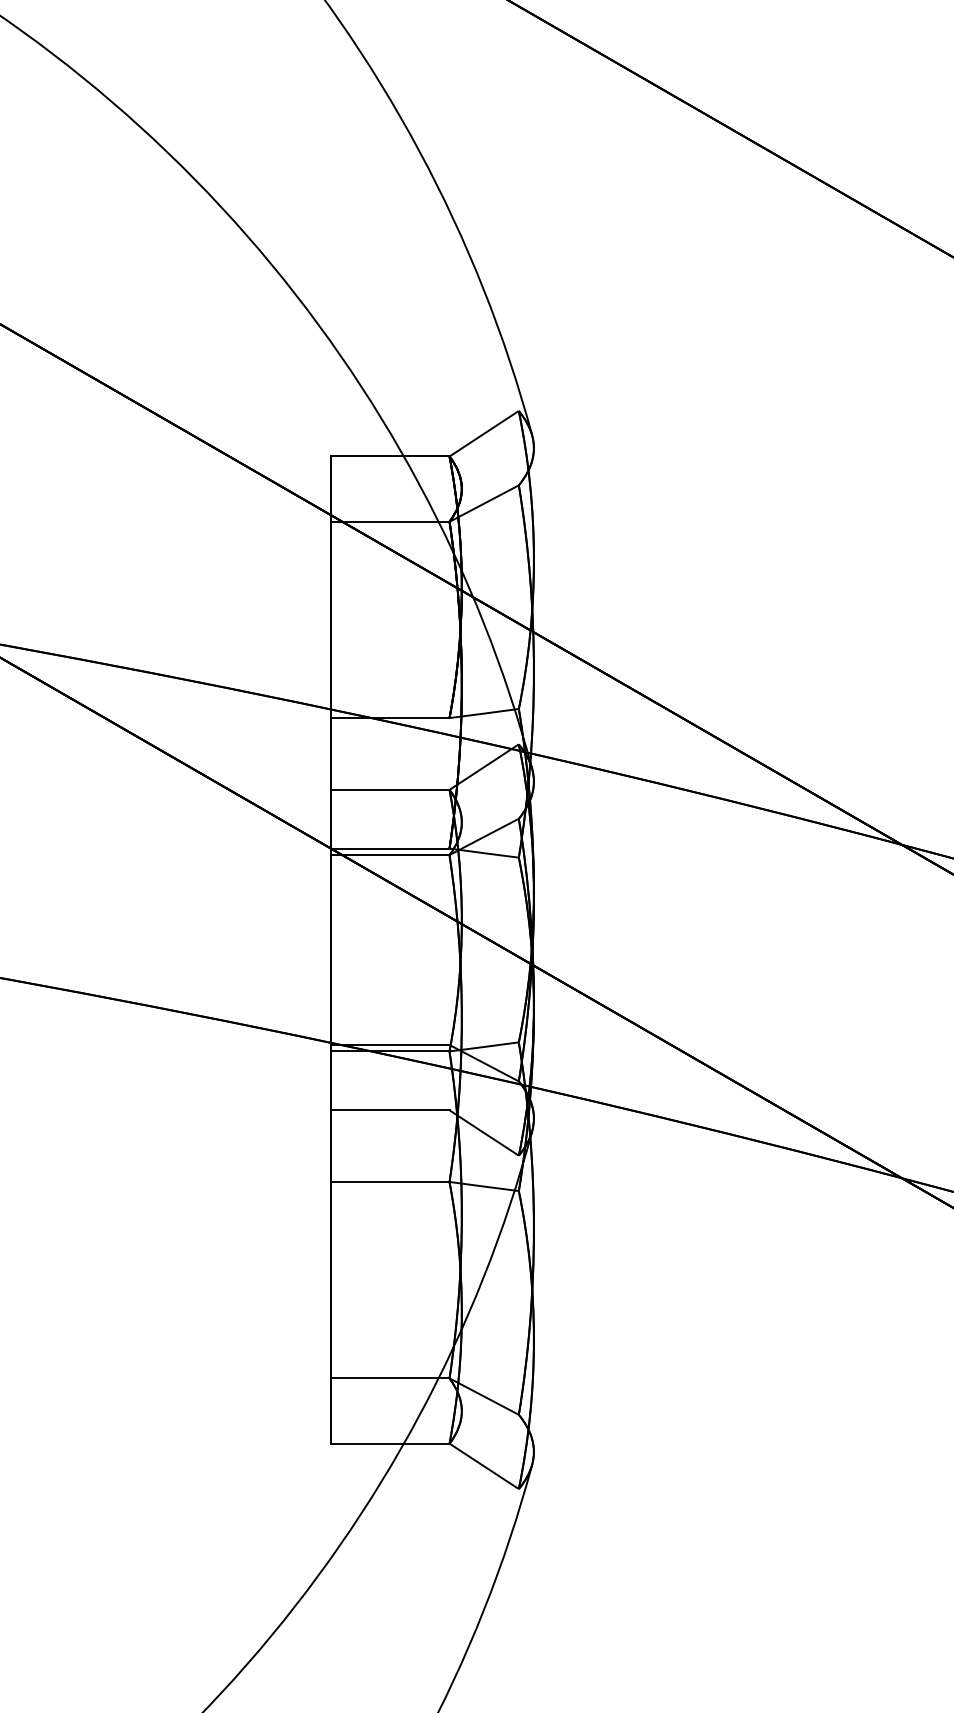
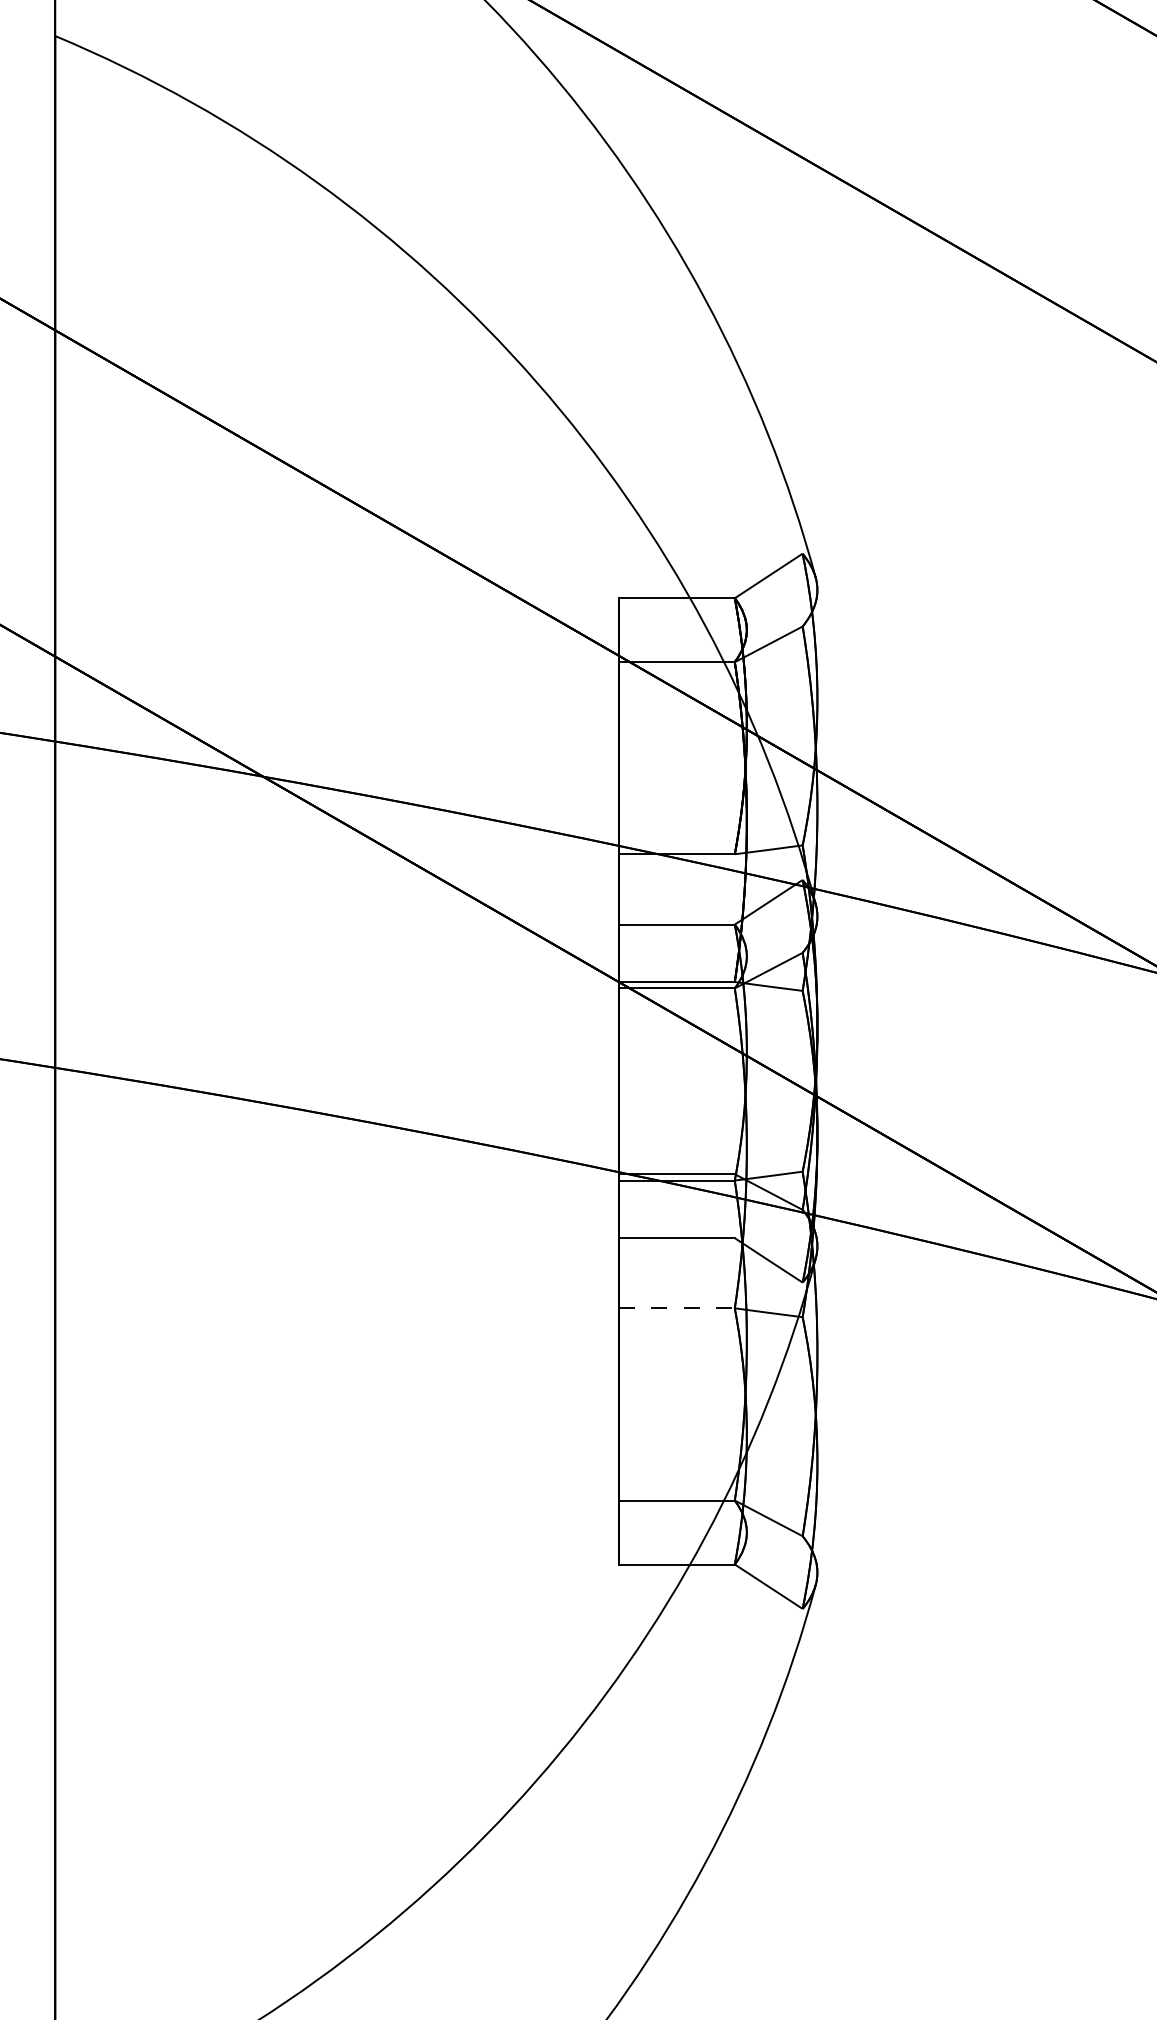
line: (390, 1182) -> (677, 1308), solid -> dashed

